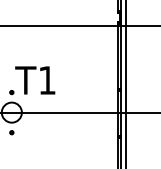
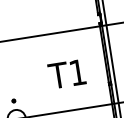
text: (35, 80) -> (67, 74), moved

